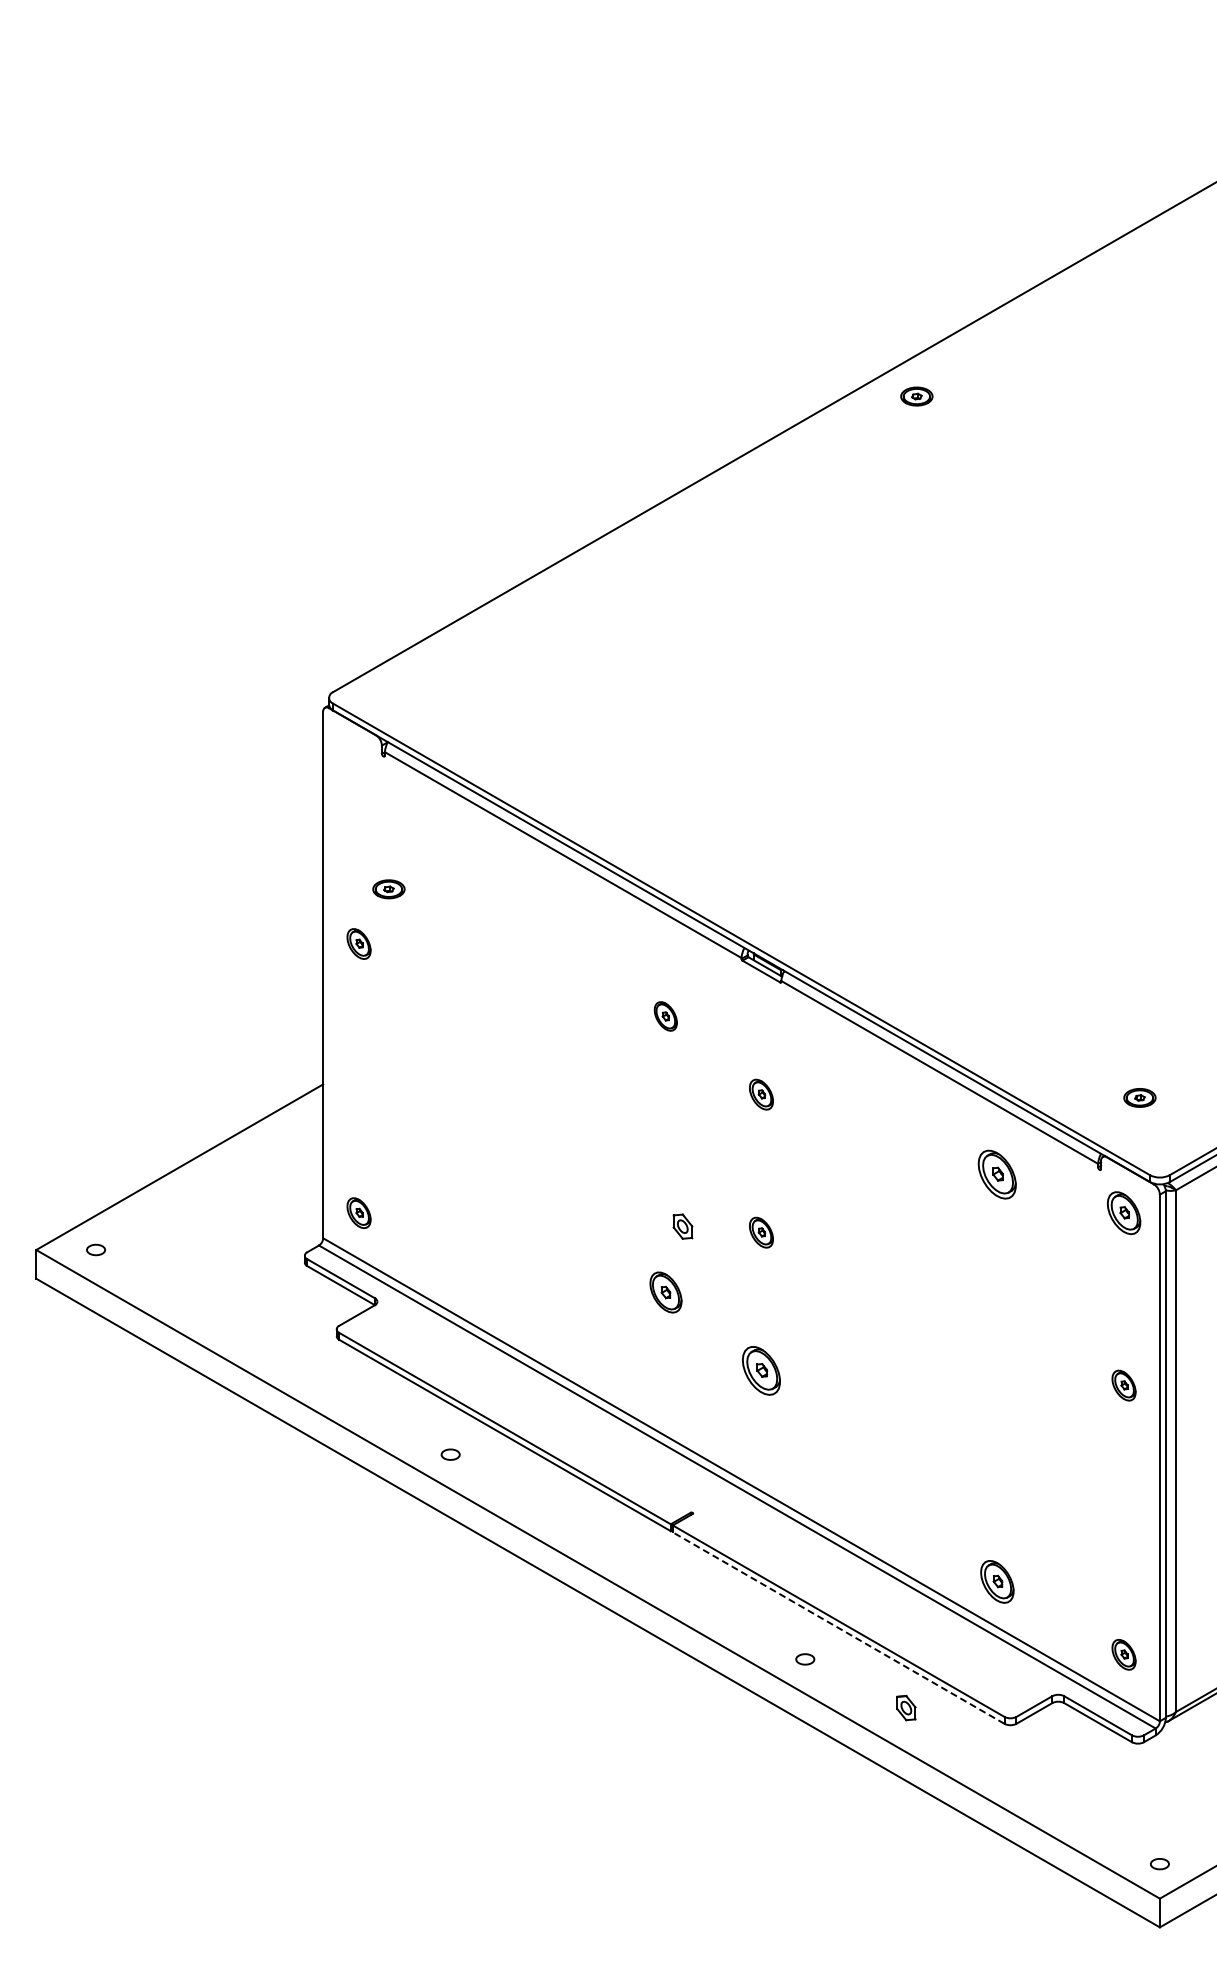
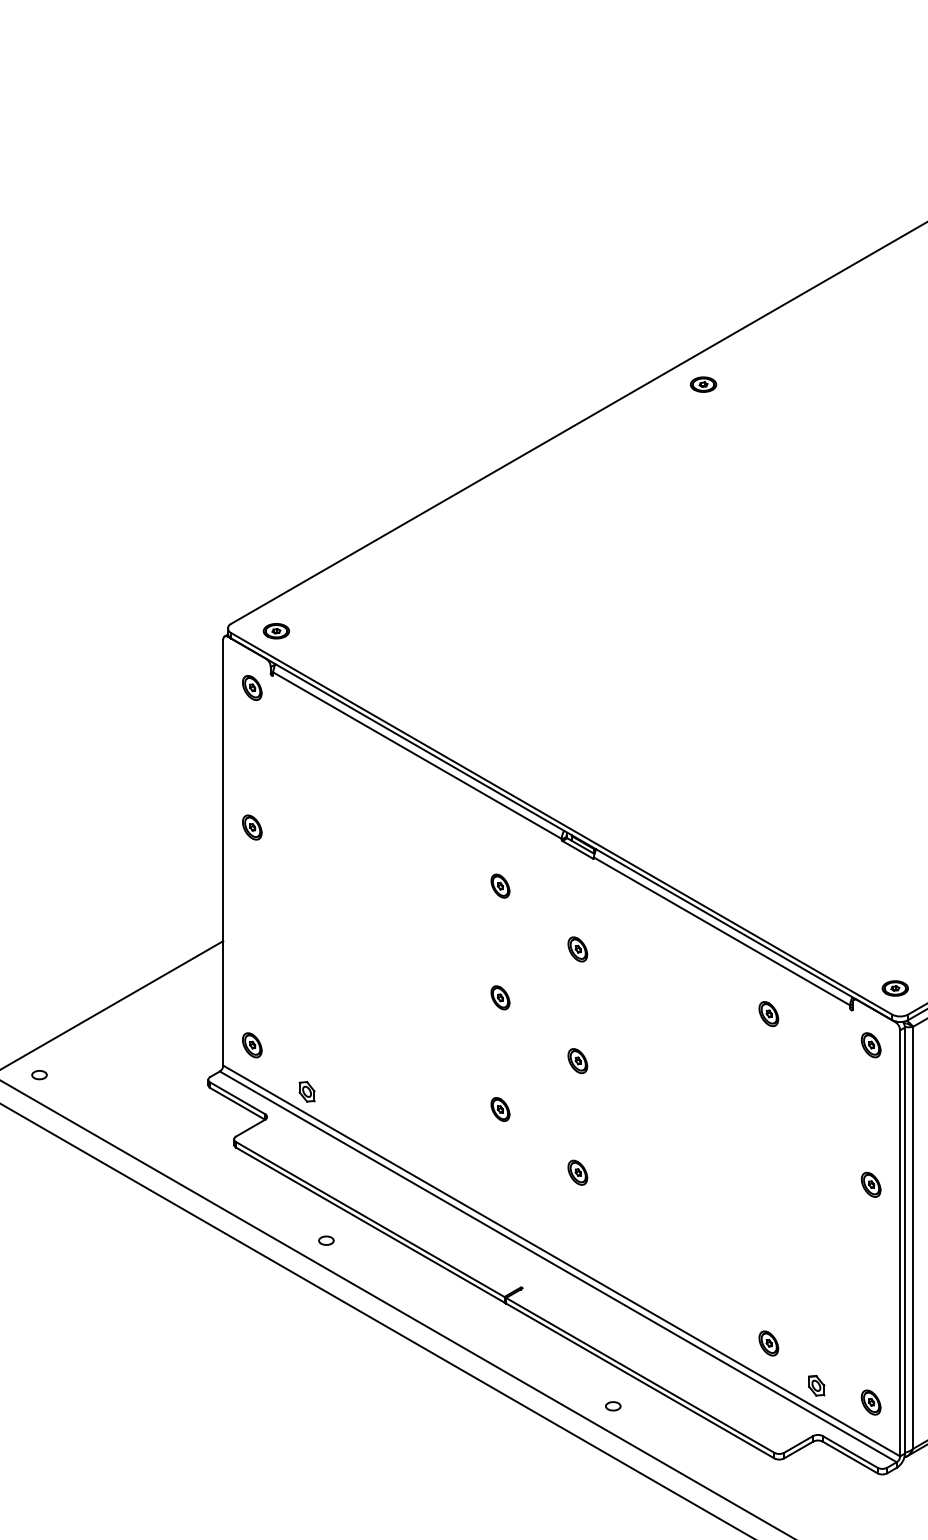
part: (358, 771) -> (251, 687), added
part: (388, 889) -> (276, 631), moved
part: (1139, 1097) -> (894, 988), moved
part: (665, 1154) -> (500, 997), added
part: (997, 1174) -> (768, 1014), size x0.62
part: (1123, 1212) -> (870, 1044), size x0.71
part: (682, 1226) -> (306, 1091), moved
part: (665, 1292) -> (500, 1109), size x0.71
part: (761, 1370) -> (577, 1172), size x0.62
part: (997, 1581) -> (768, 1343), size x0.71
line: (838, 1628) -> (640, 1381), dashed -> solid
part: (906, 1708) -> (816, 1386), moved

